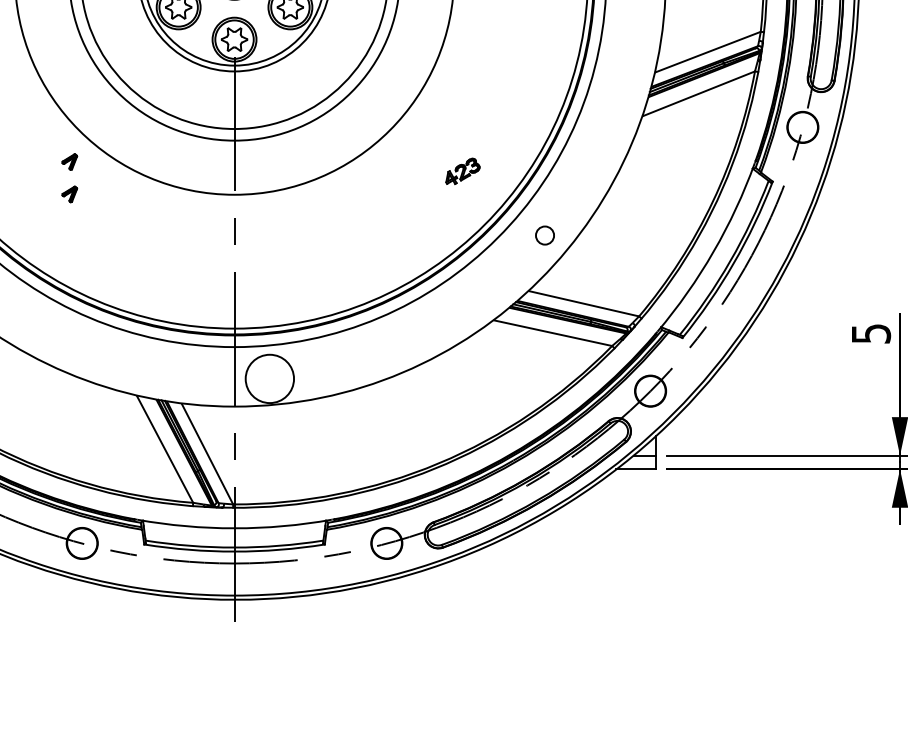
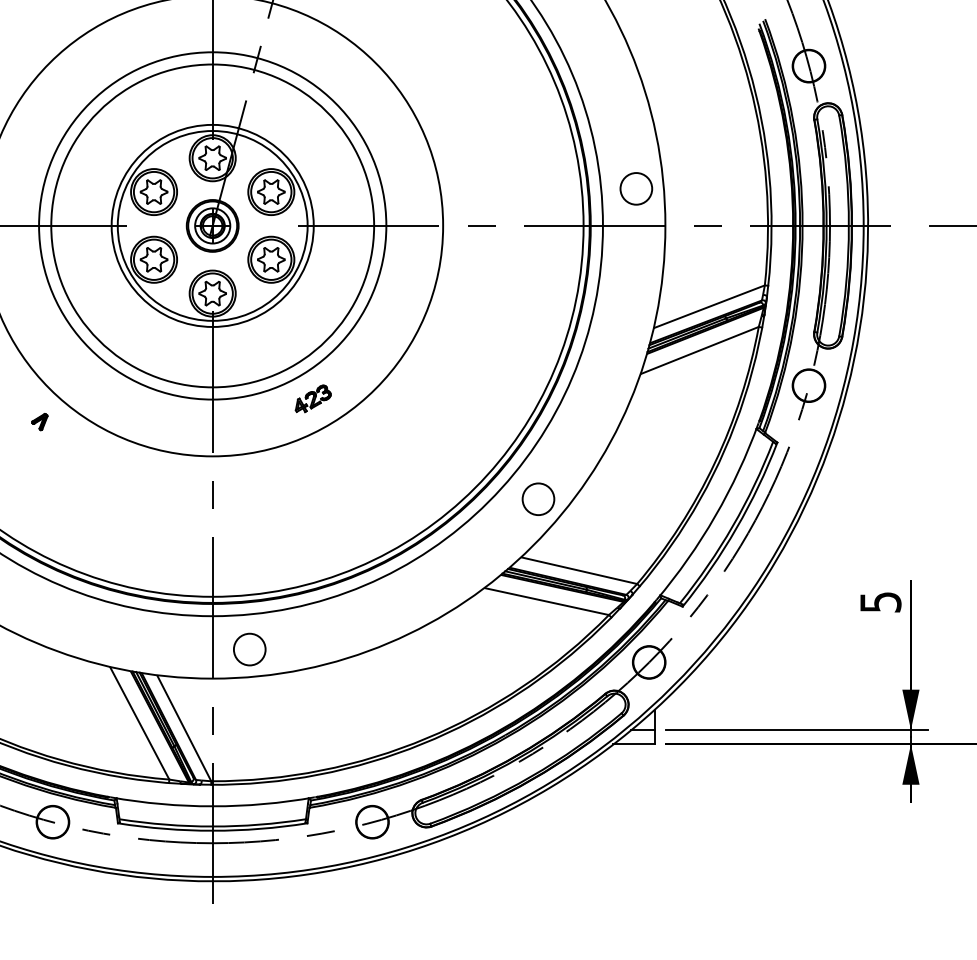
part: (462, 171) -> (312, 398), moved
part: (69, 194) -> (39, 456), removed
circle: (545, 234) -> (538, 498), size x1.67
circle: (269, 378) -> (249, 649), size x0.62

